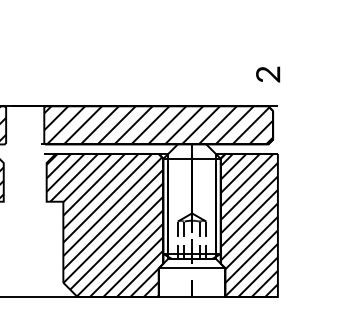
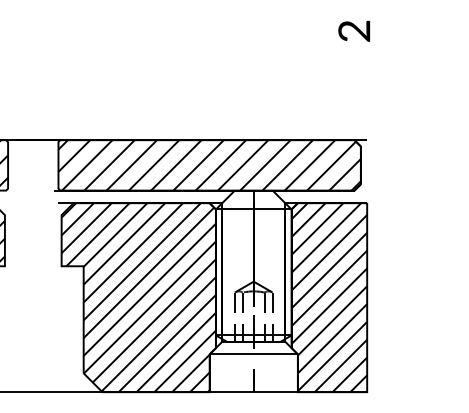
text: (267, 74) -> (353, 30), moved

